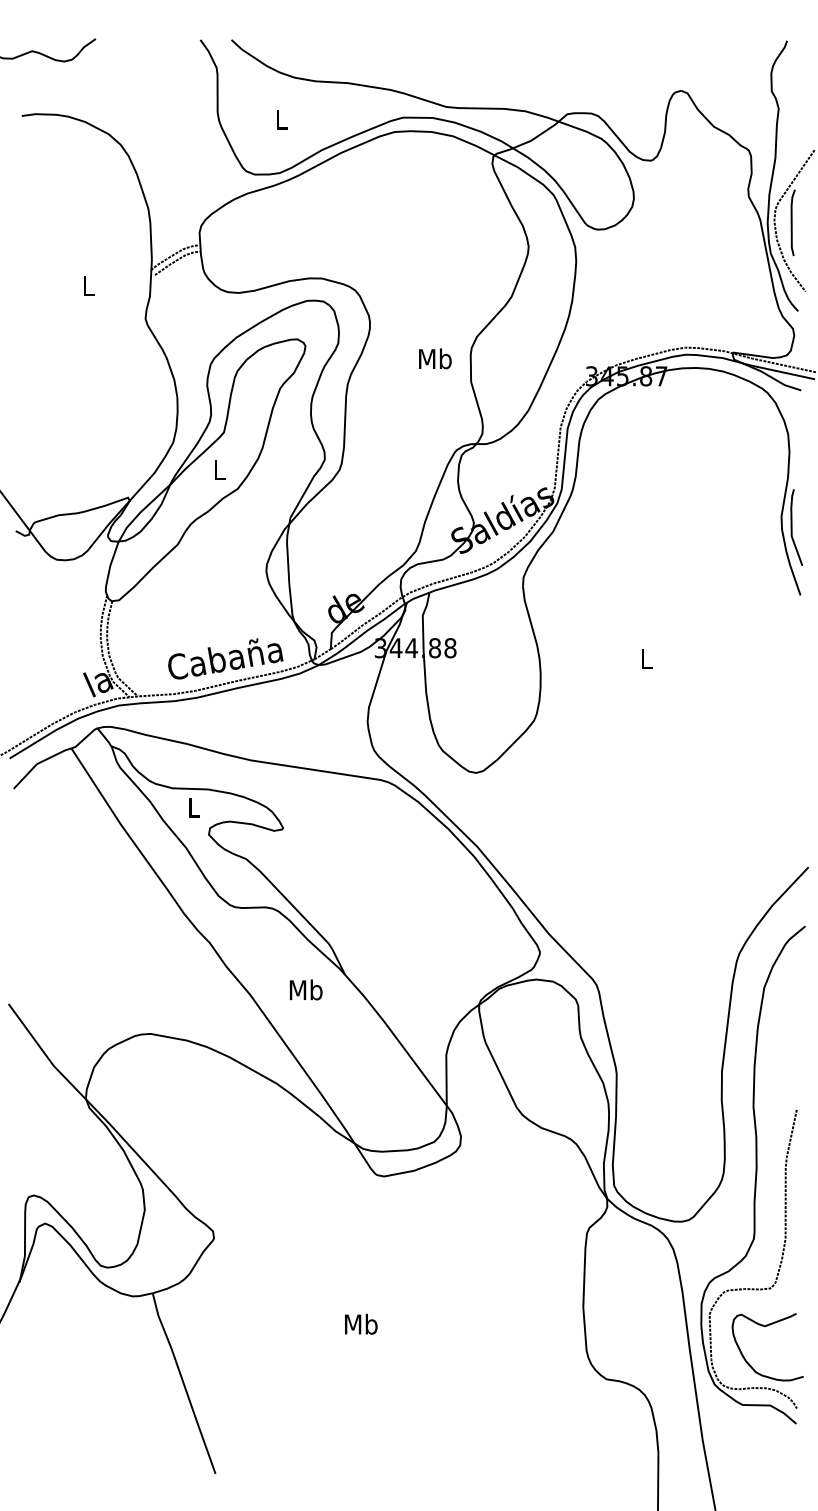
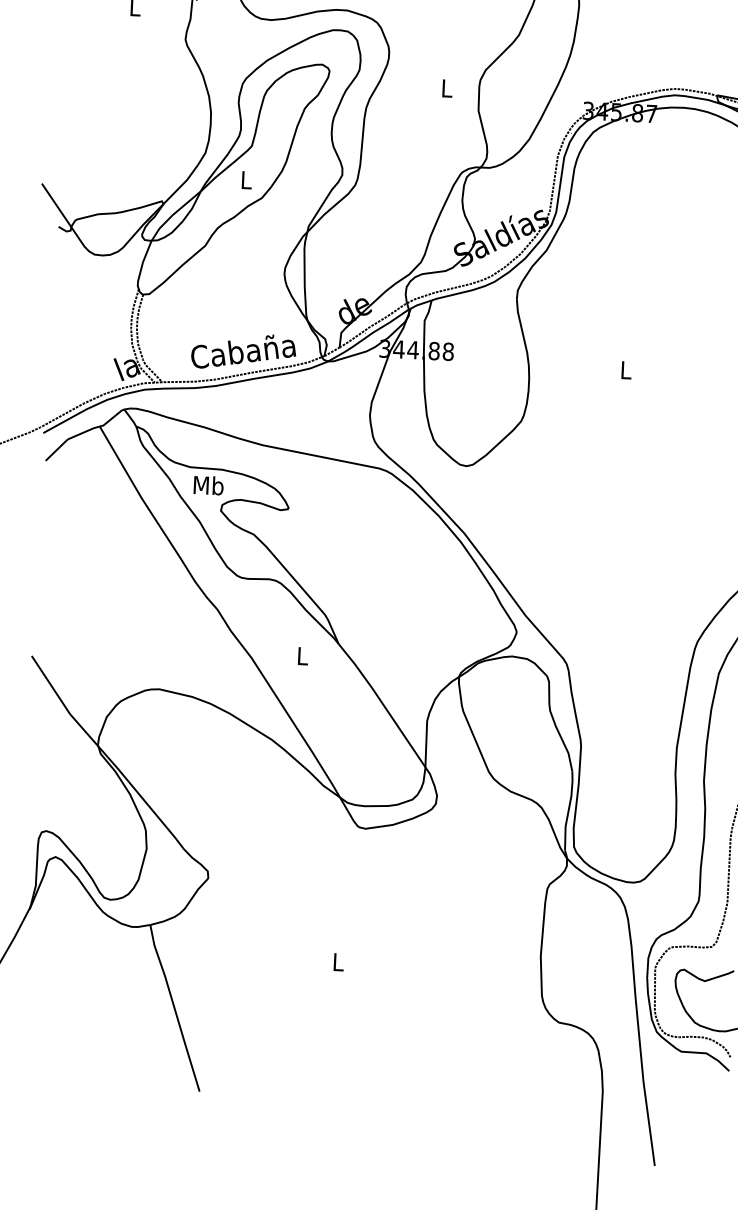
text: (435, 358) -> (447, 88), Mb -> L
text: (193, 807) -> (208, 485), L -> Mb
text: (305, 989) -> (302, 655), Mb -> L
text: (361, 1323) -> (338, 961), Mb -> L

